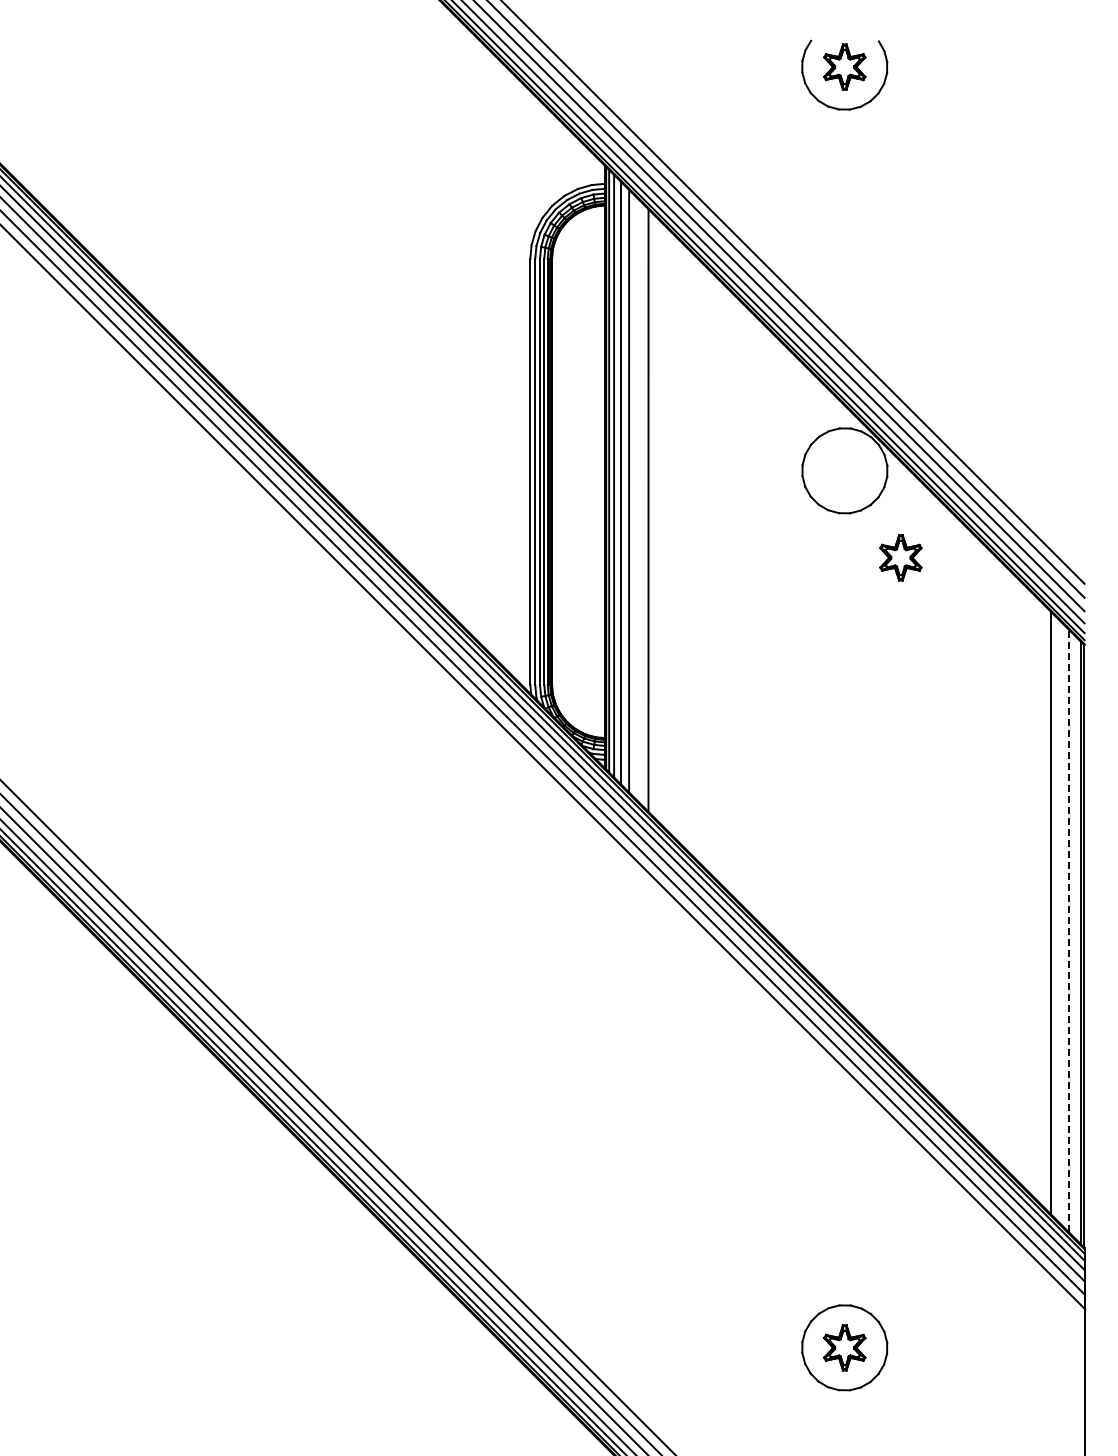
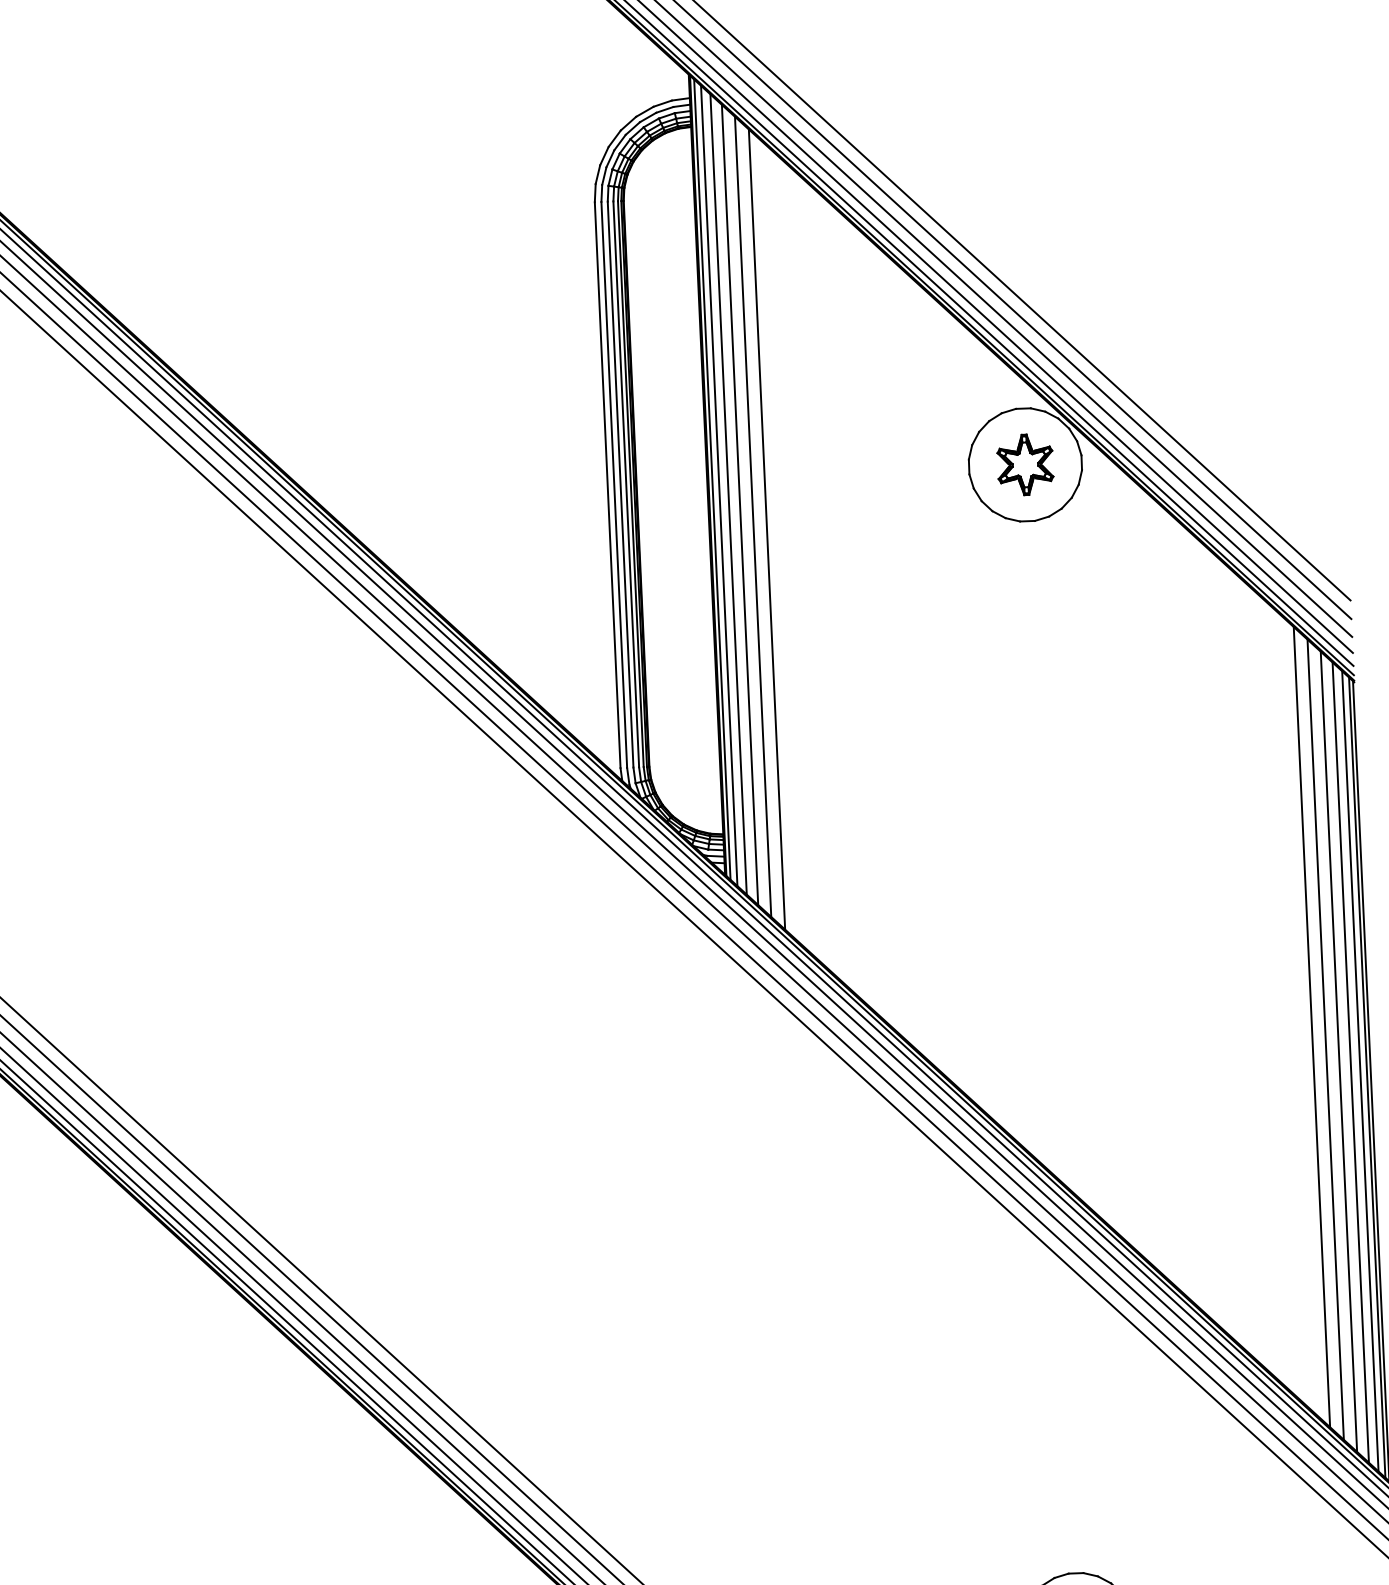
line: (638, 500) -> (753, 516), added
part: (900, 557) -> (1024, 464), moved
line: (1040, 902) -> (1311, 1026), added
line: (1060, 922) -> (1339, 1051), added
line: (1068, 930) -> (1350, 1061), dashed -> solid
line: (1075, 937) -> (1359, 1070), added

